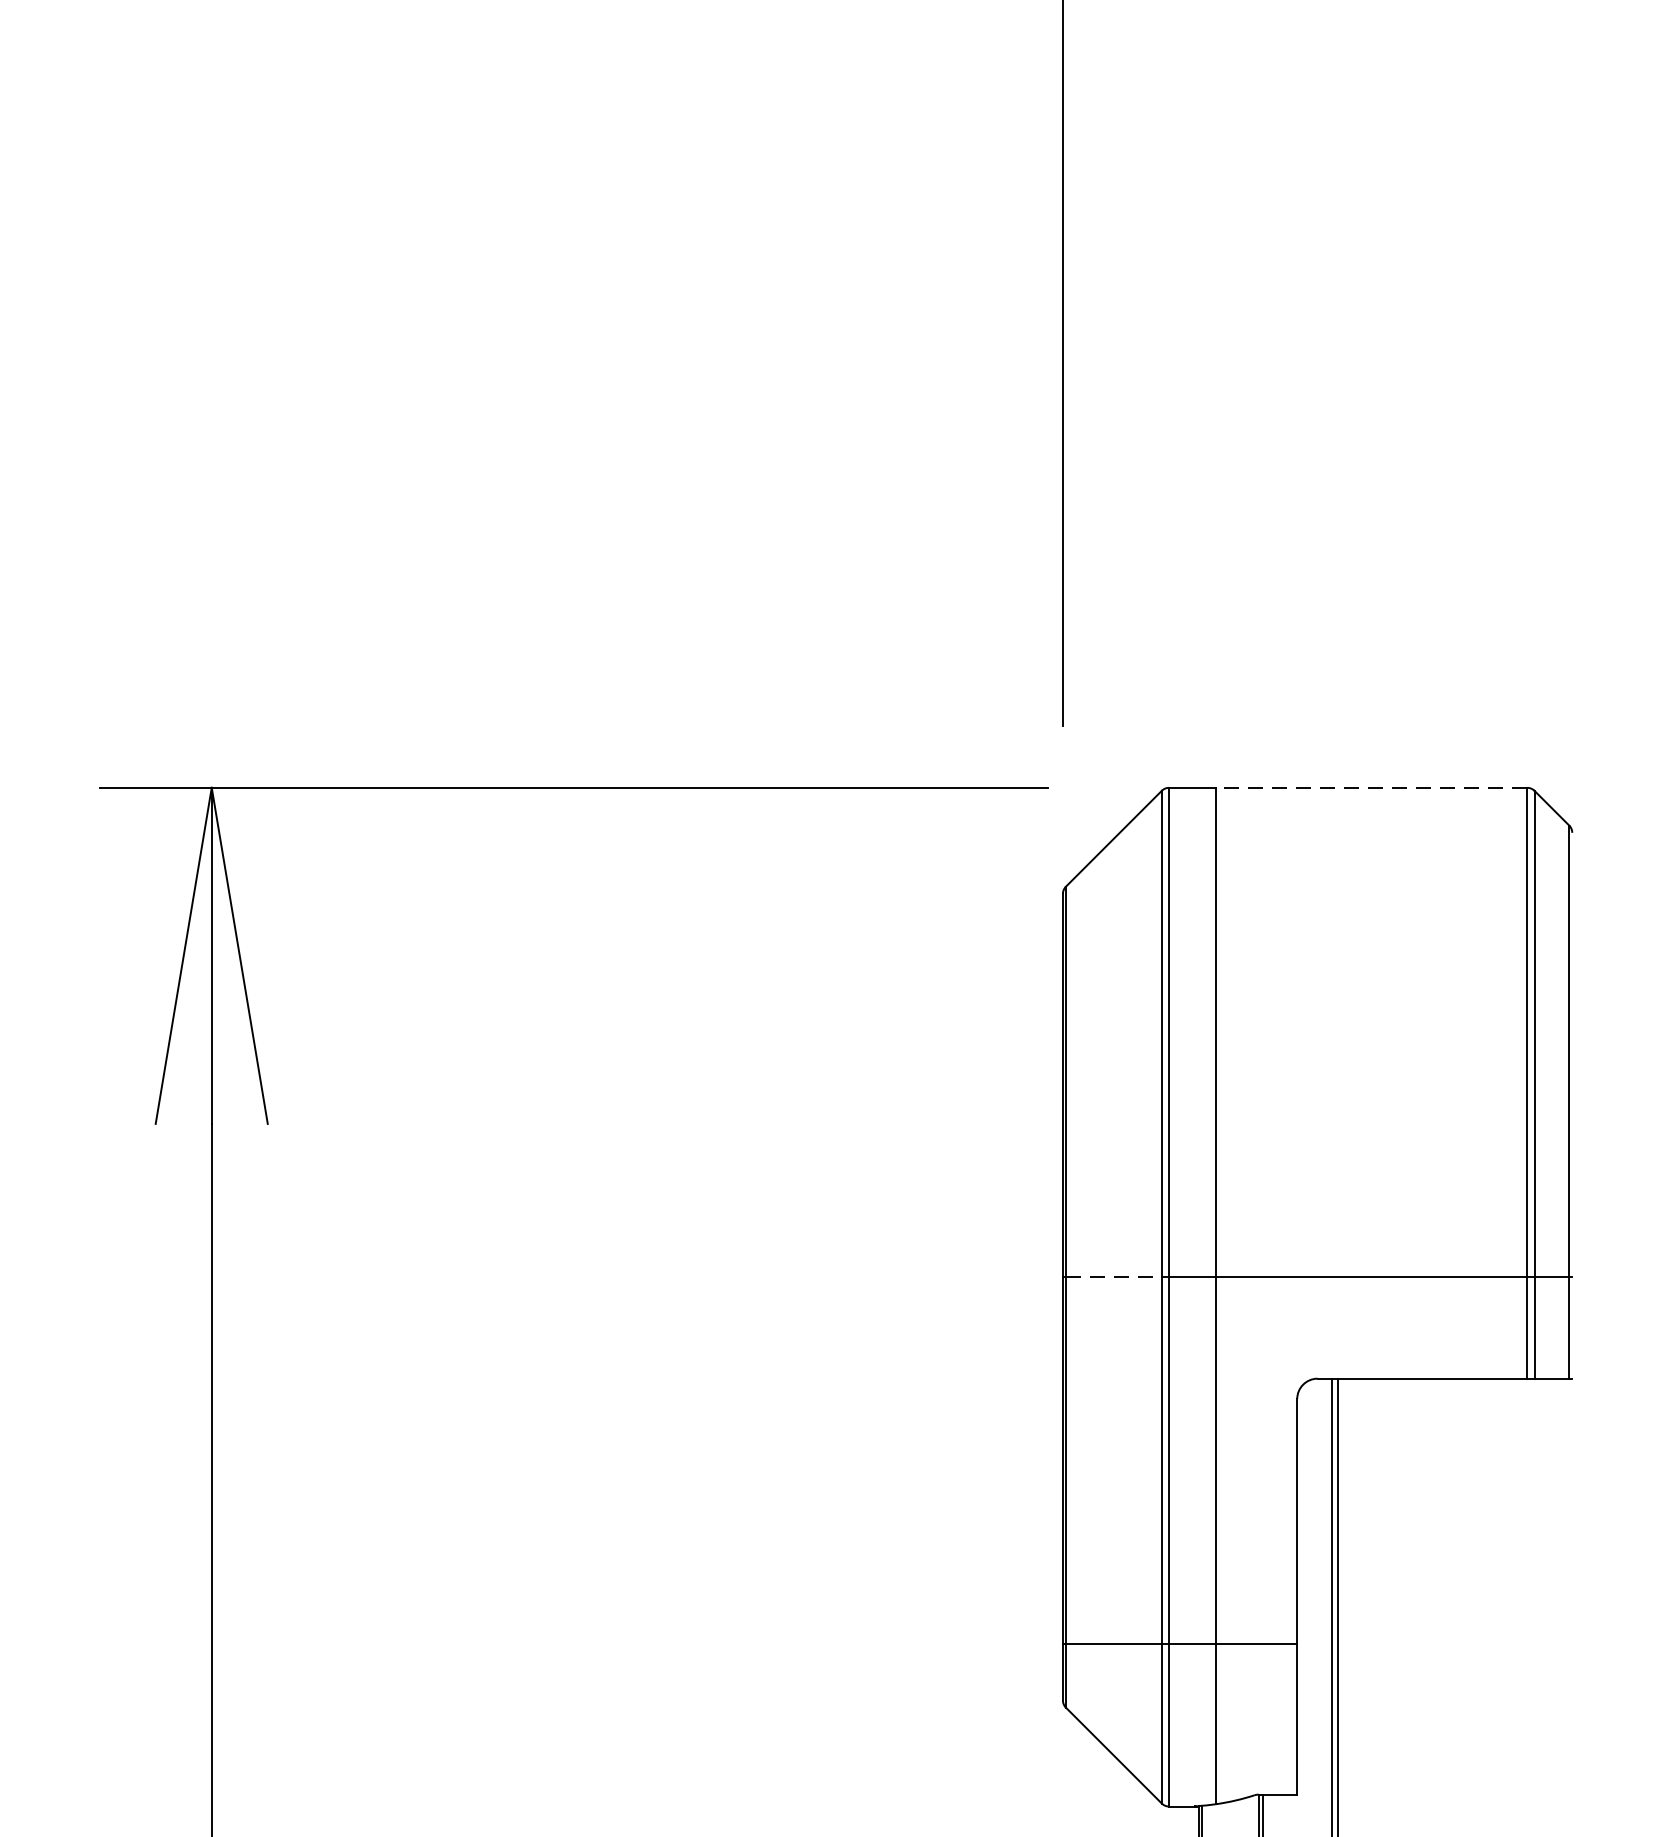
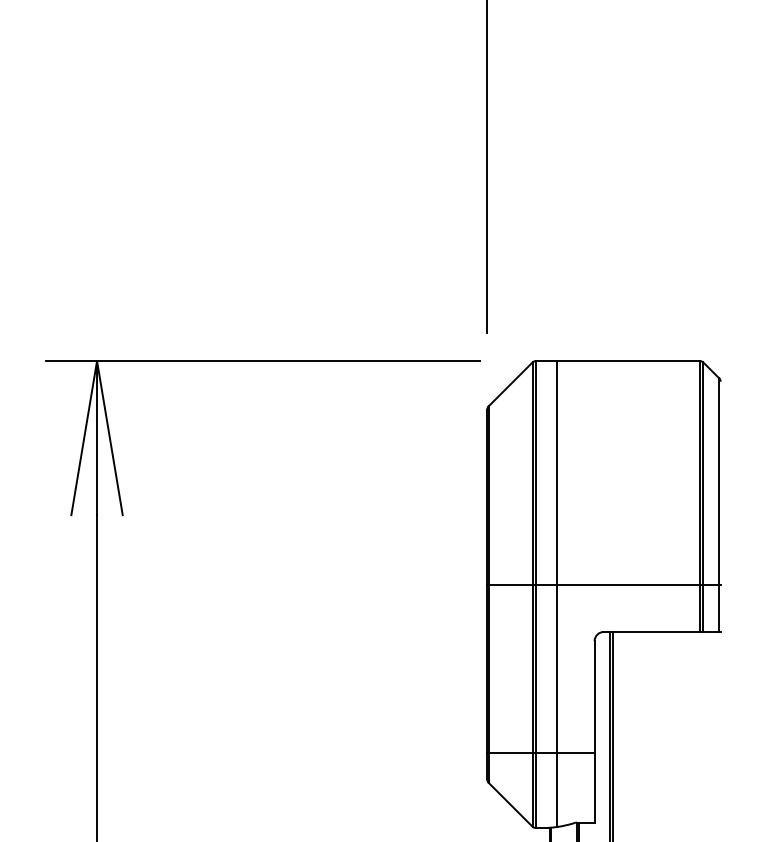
line: (1371, 788) -> (628, 361), dashed -> solid
line: (1113, 1277) -> (510, 585), dashed -> solid

